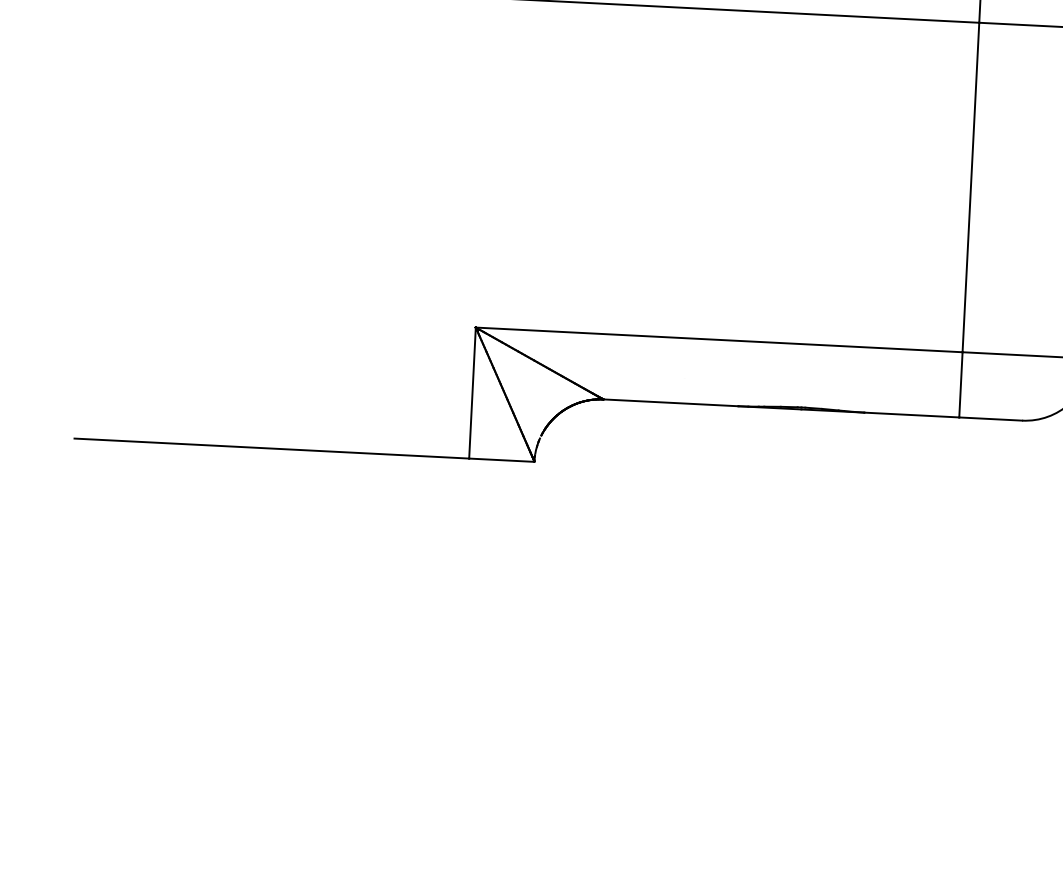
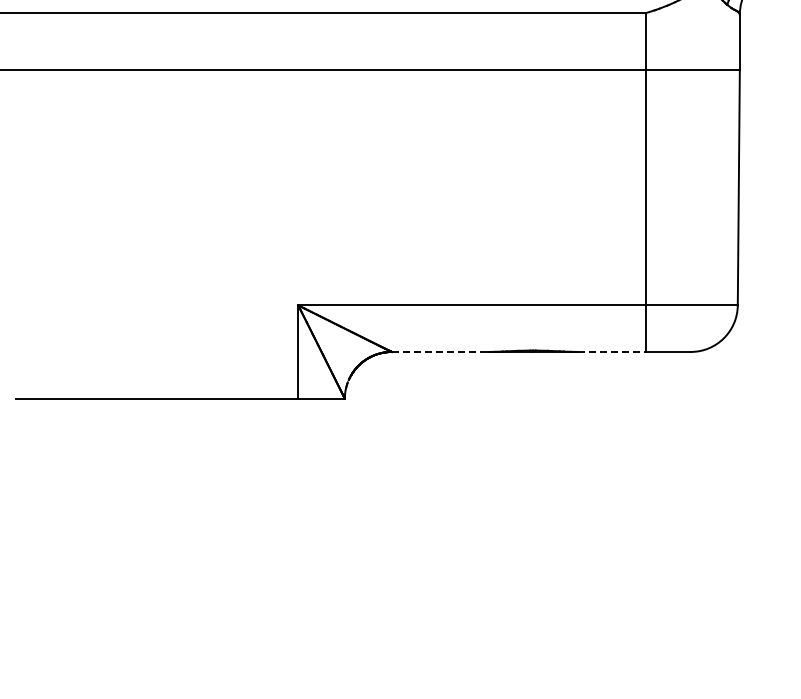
line: (671, 402) -> (440, 351), solid -> dashed
line: (911, 414) -> (611, 351), solid -> dashed

